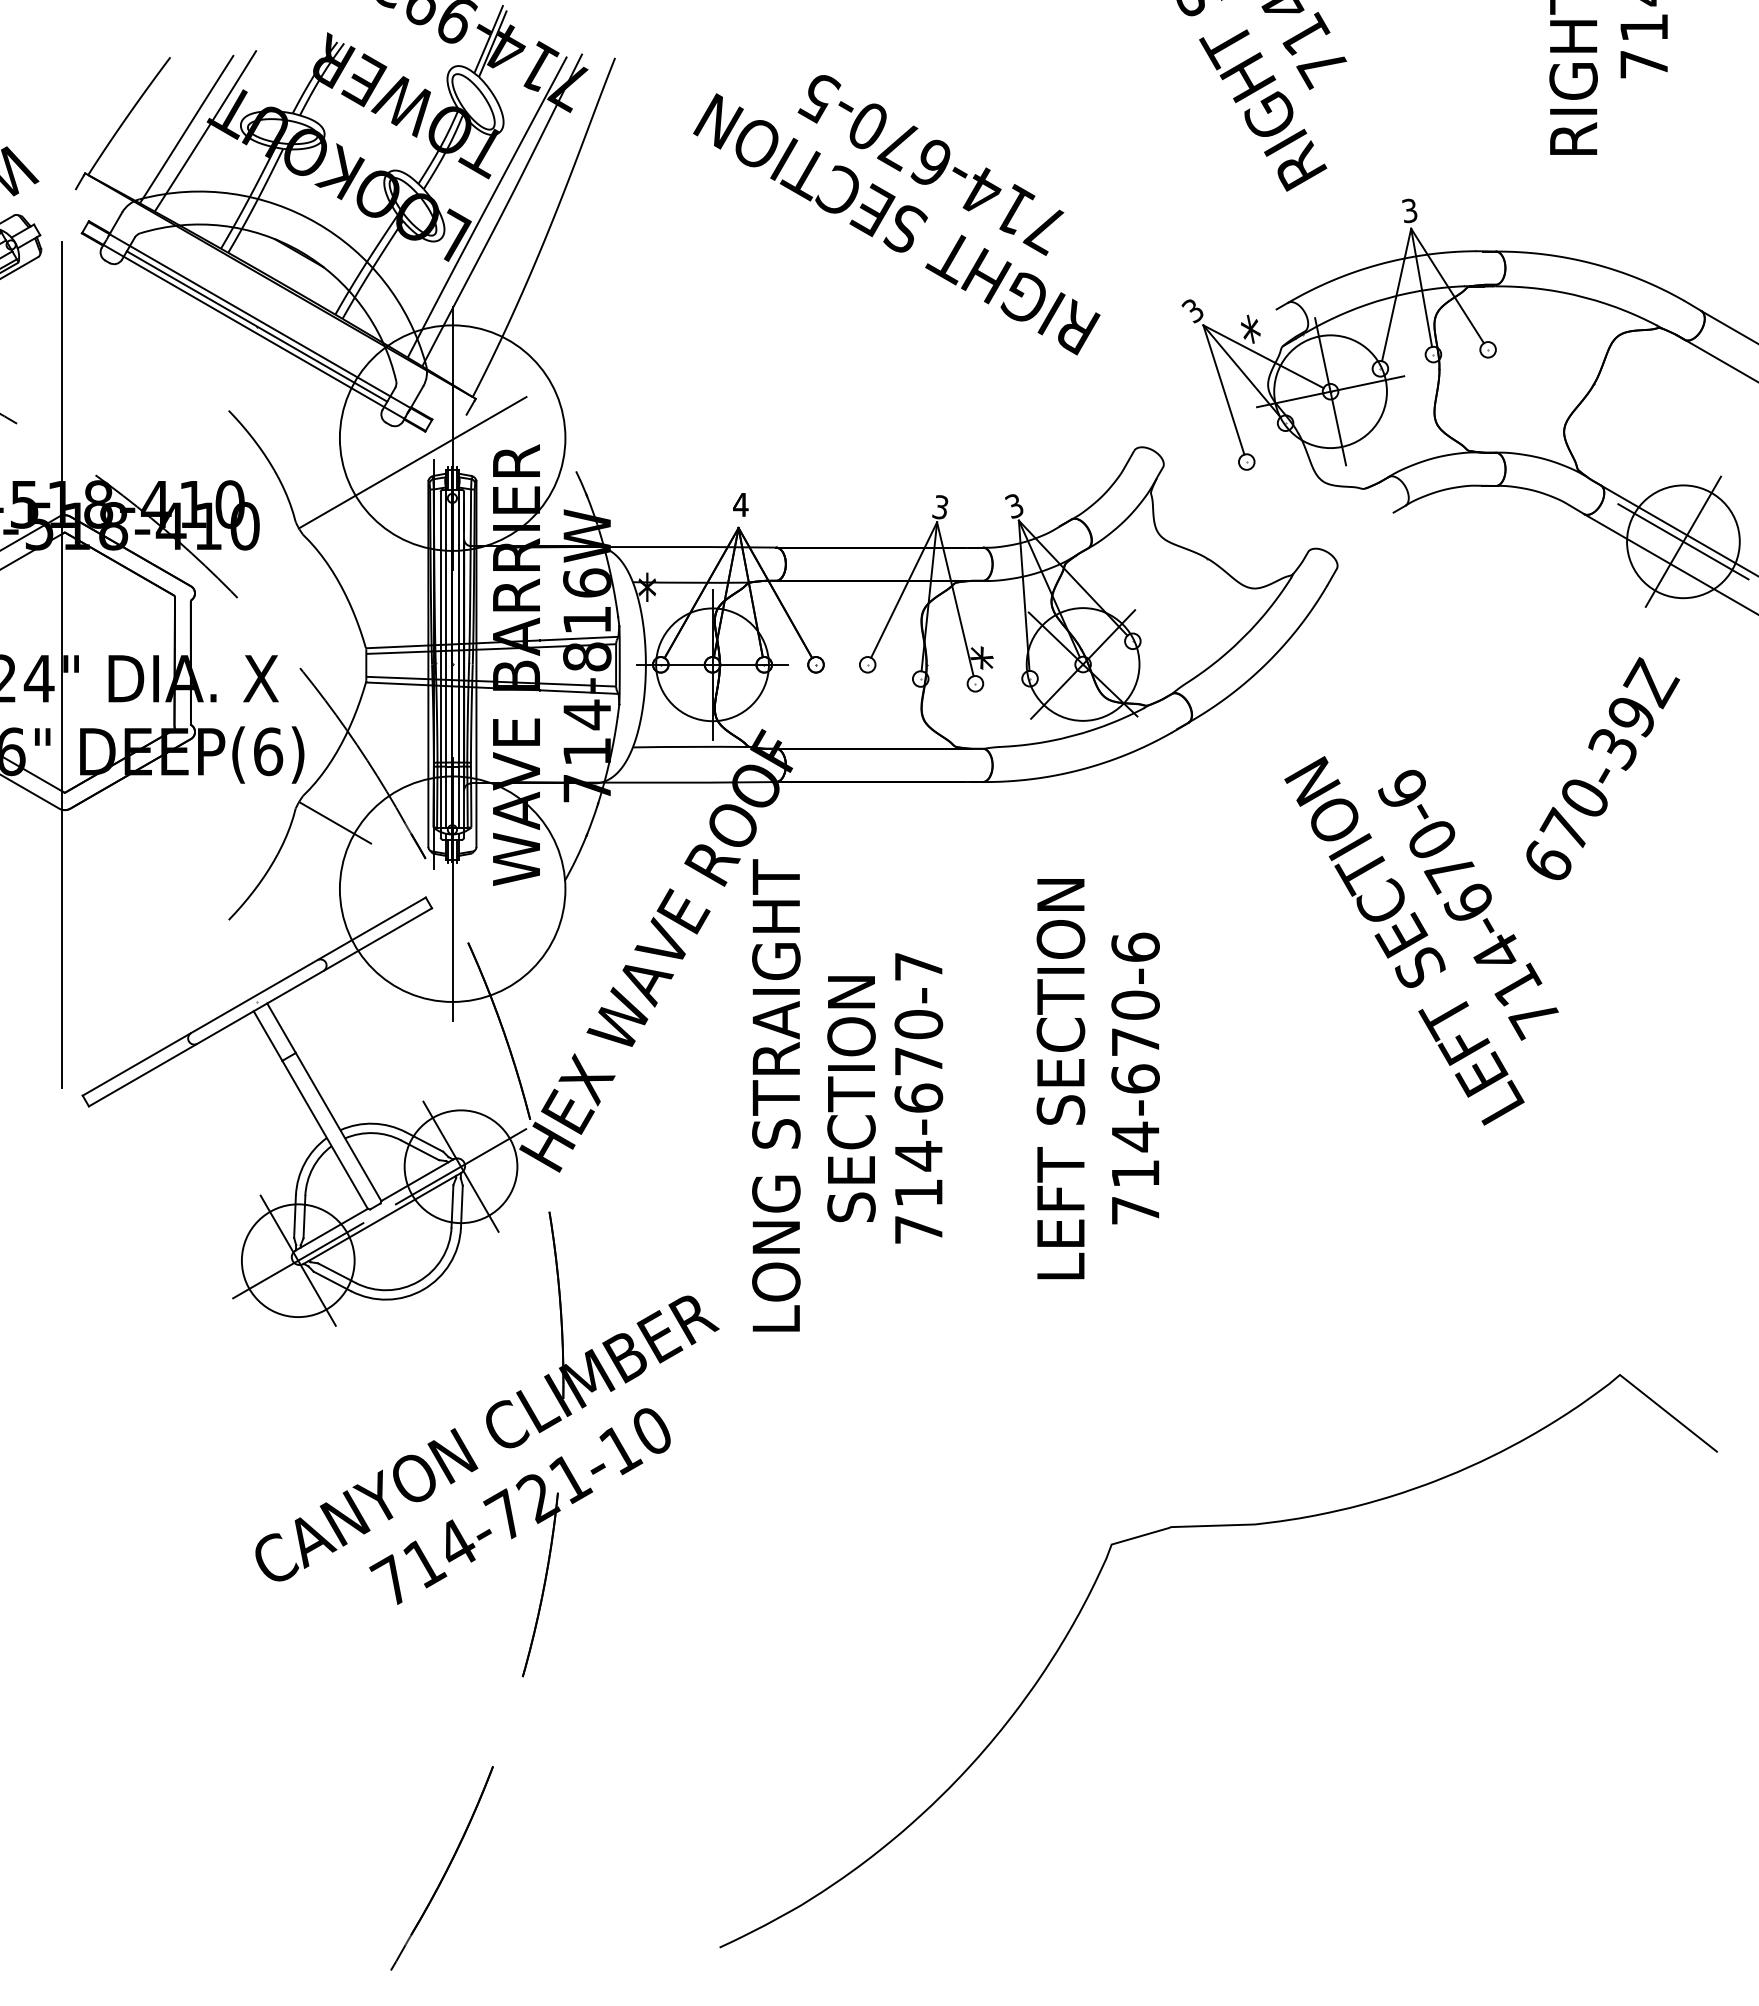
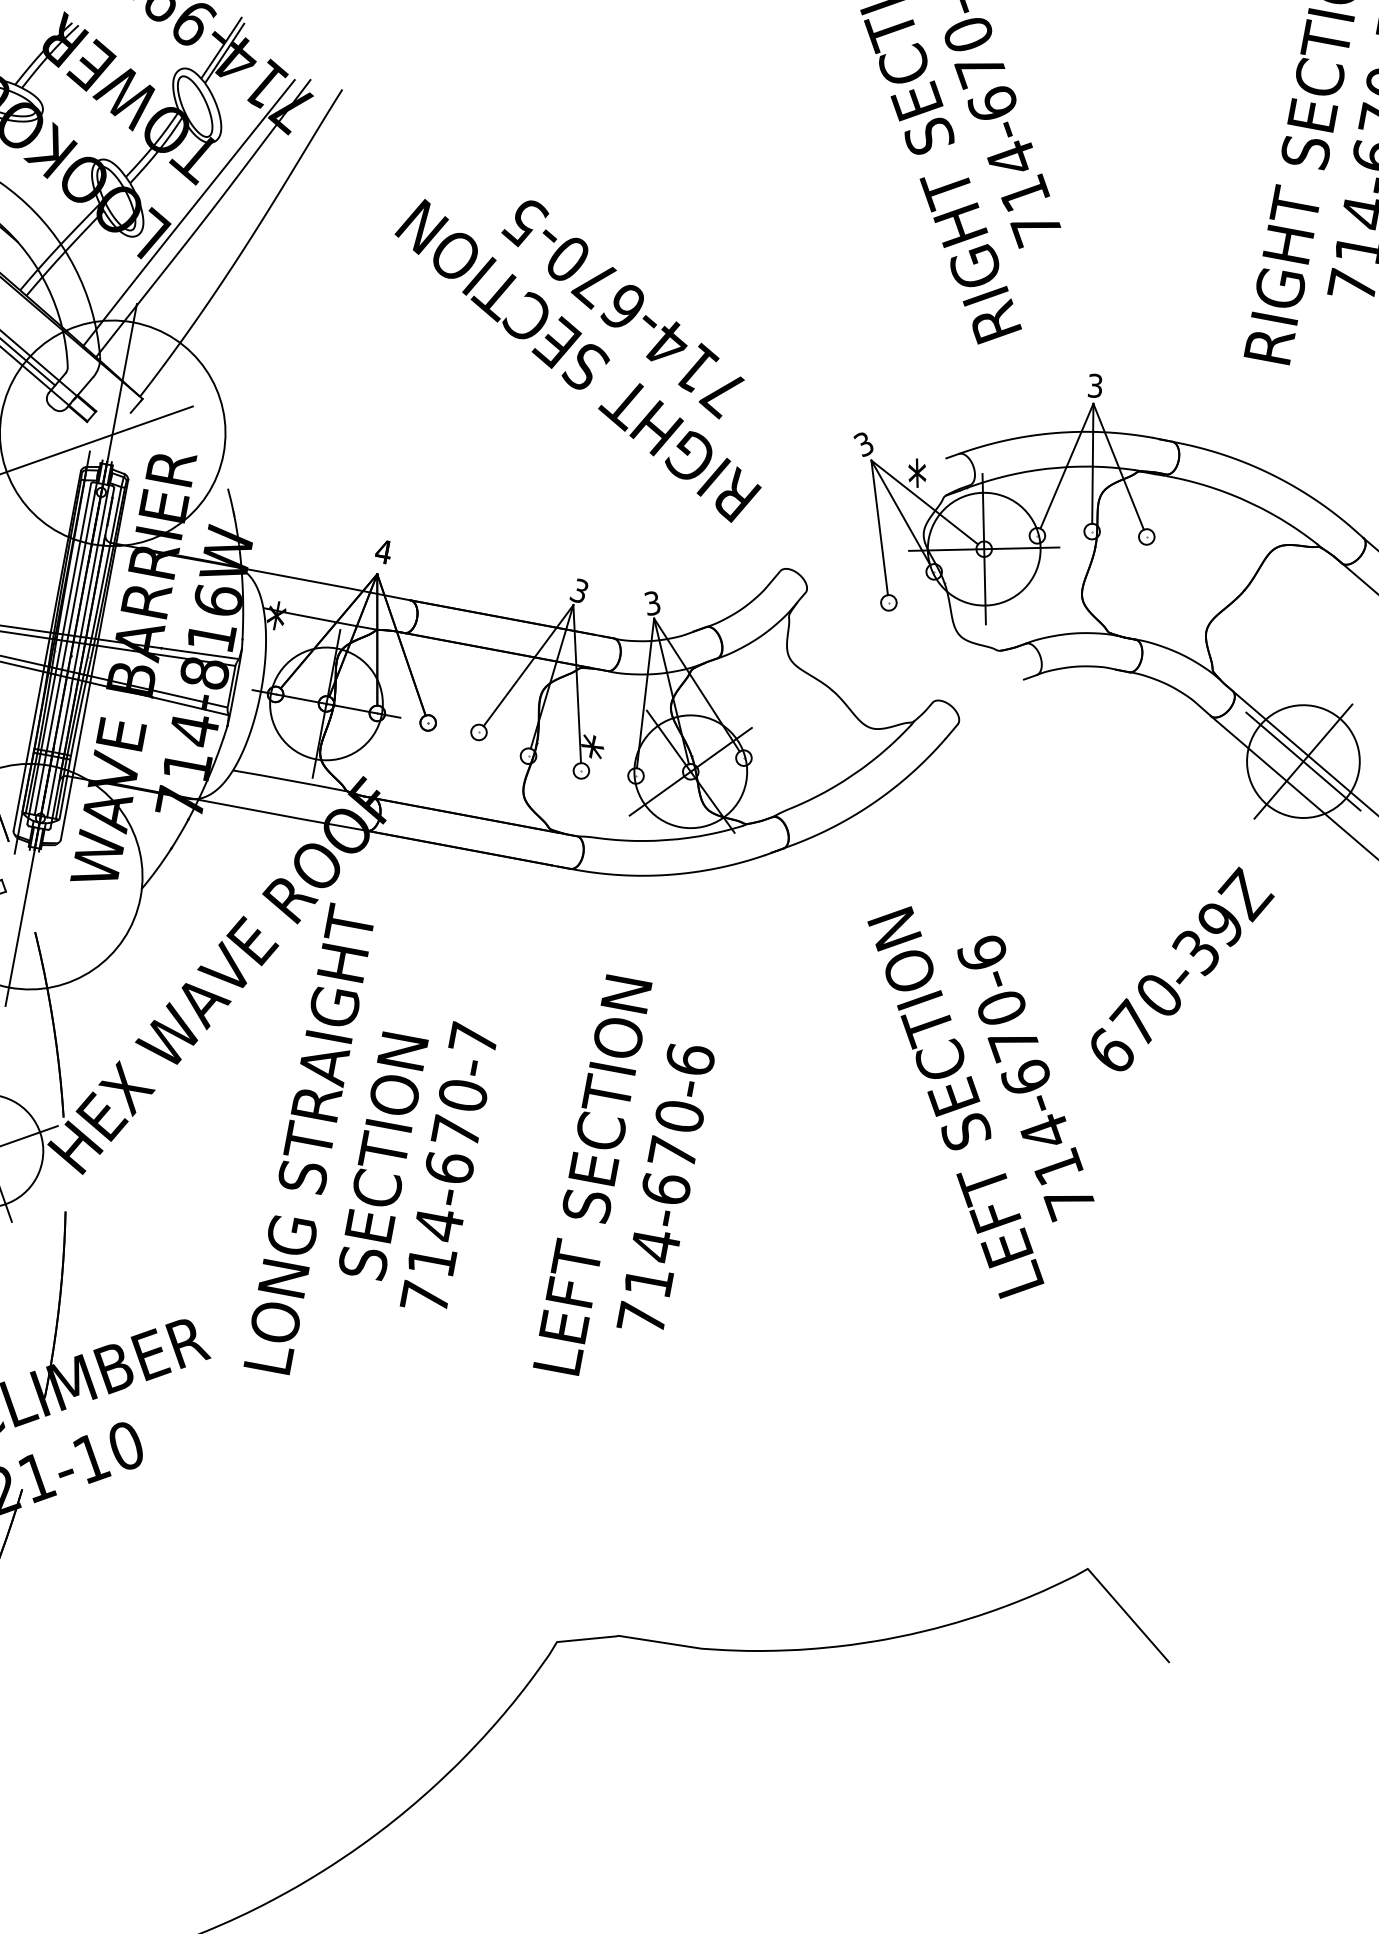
text: (896, 215) -> (579, 352), moved

